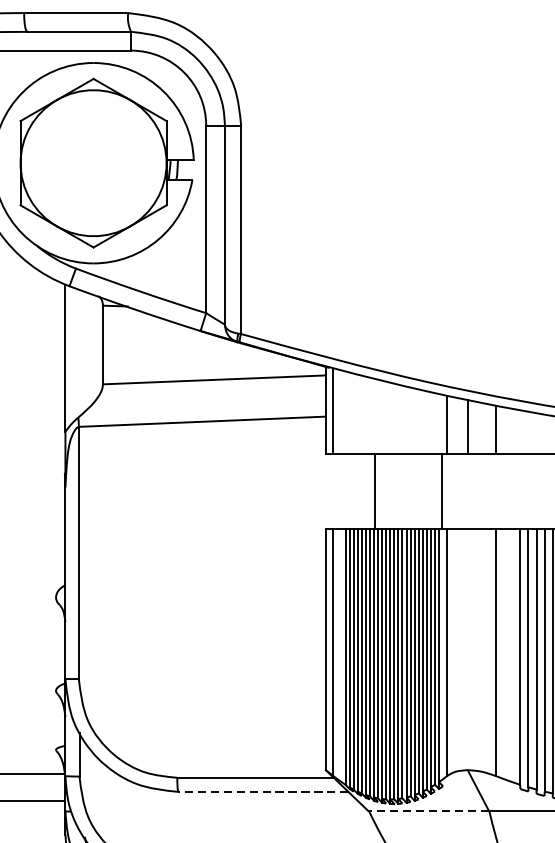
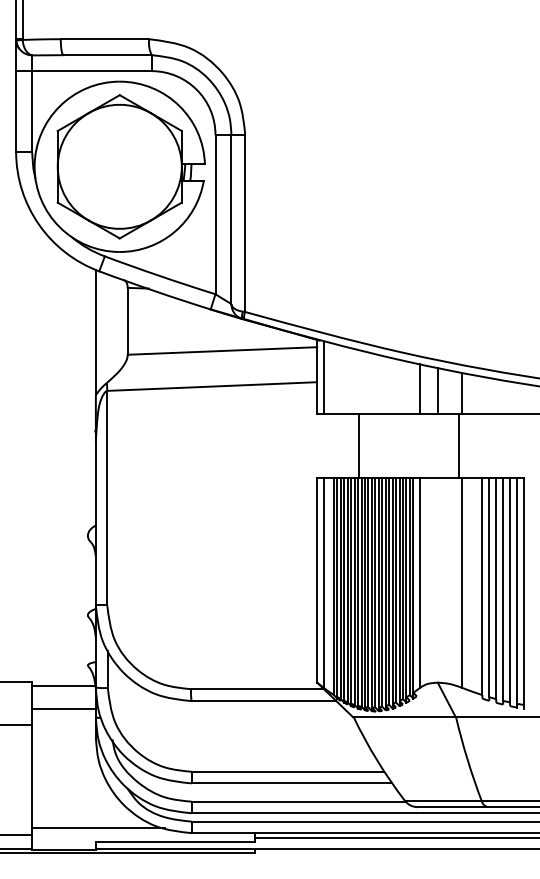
line: (441, 491) -> (458, 445), moved
line: (262, 792) -> (263, 701), dashed -> solid
line: (427, 811) -> (403, 717), dashed -> solid

